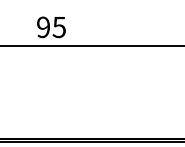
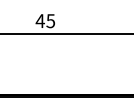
text: (42, 27) -> (39, 21), 95 -> 45

